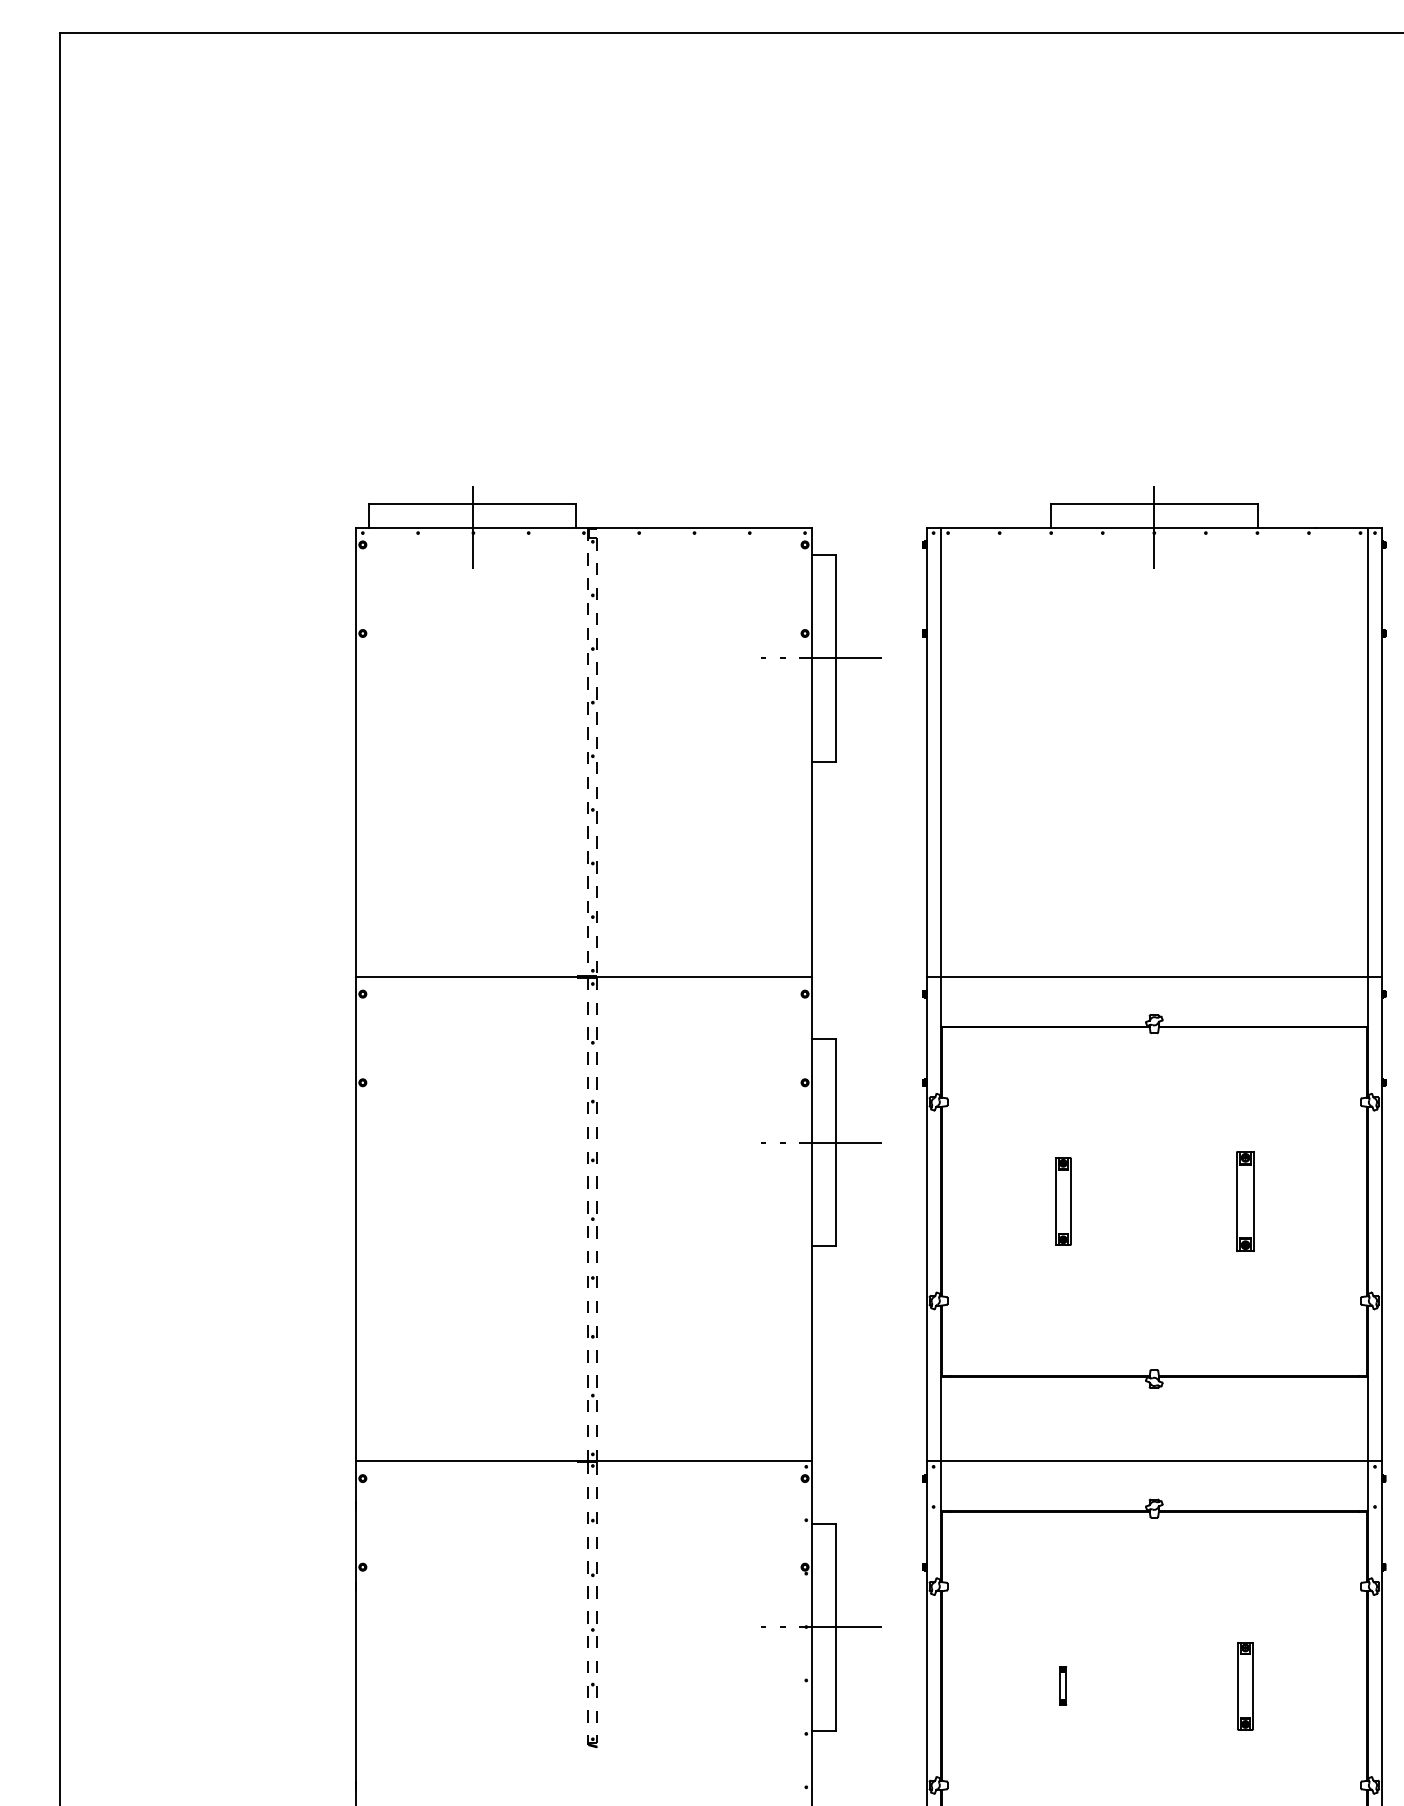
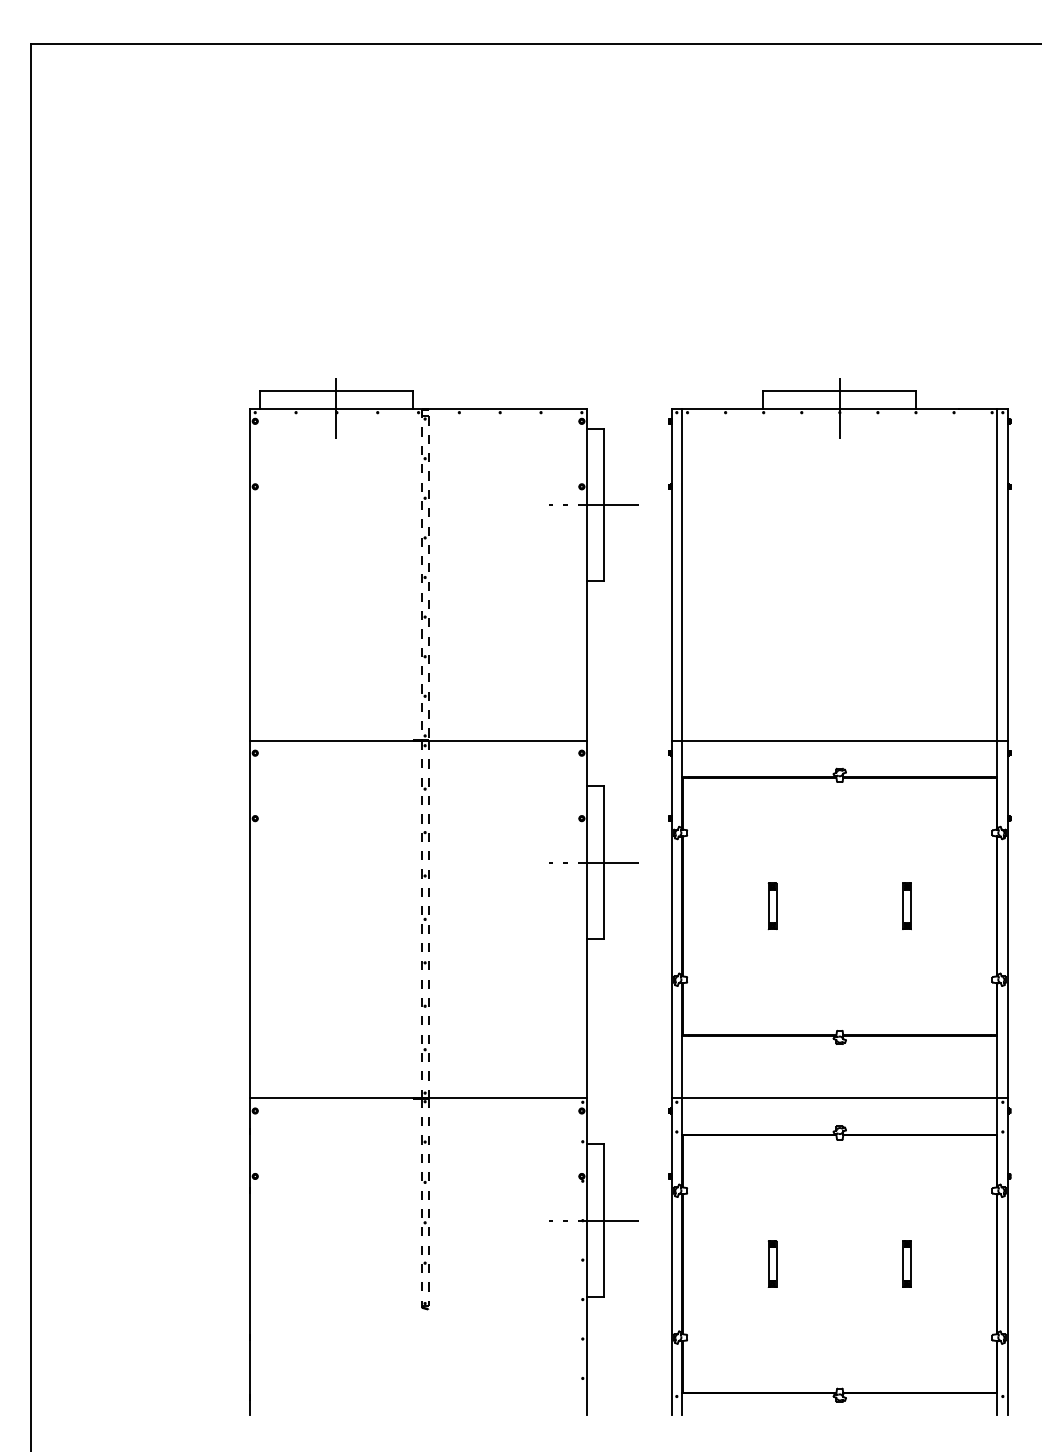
part: (1063, 1201) -> (772, 906), size x0.71
part: (1244, 1201) -> (906, 906), size x0.62
part: (1063, 1685) -> (772, 1263), size x1.67
part: (1244, 1685) -> (906, 1263), size x0.71

